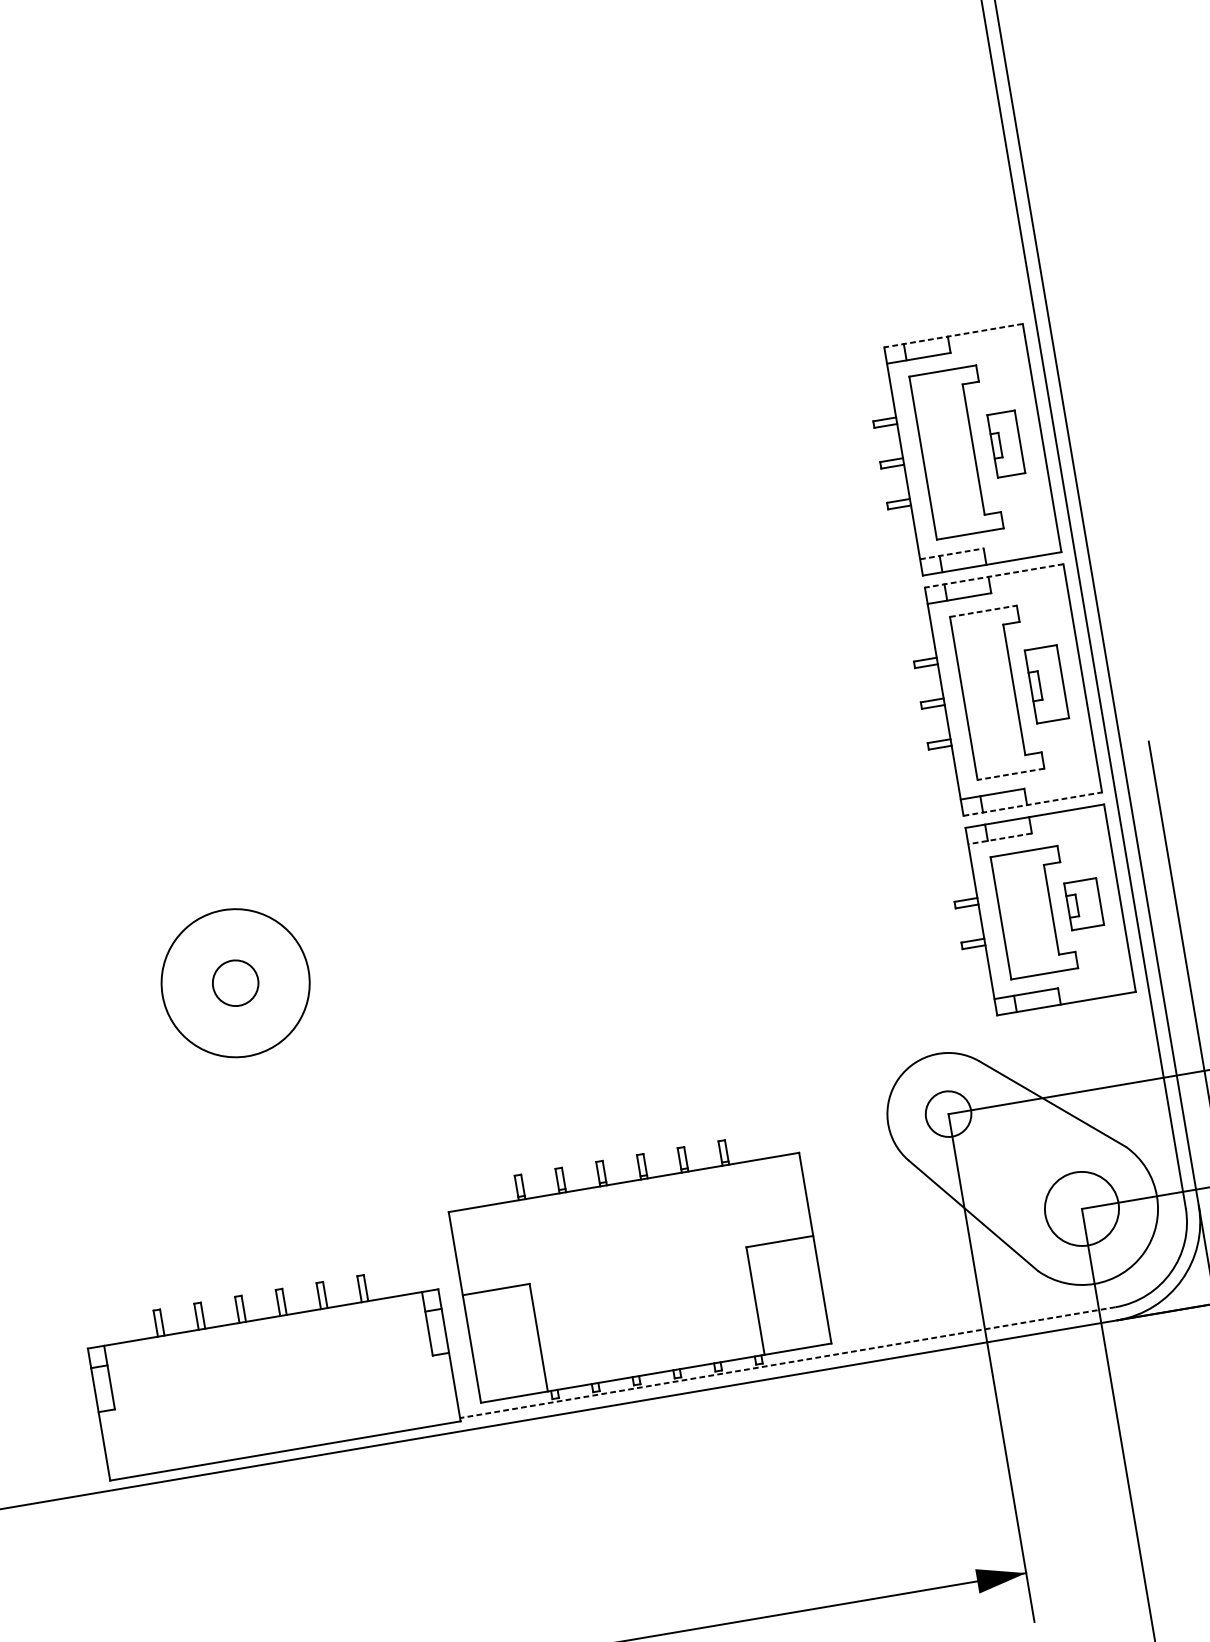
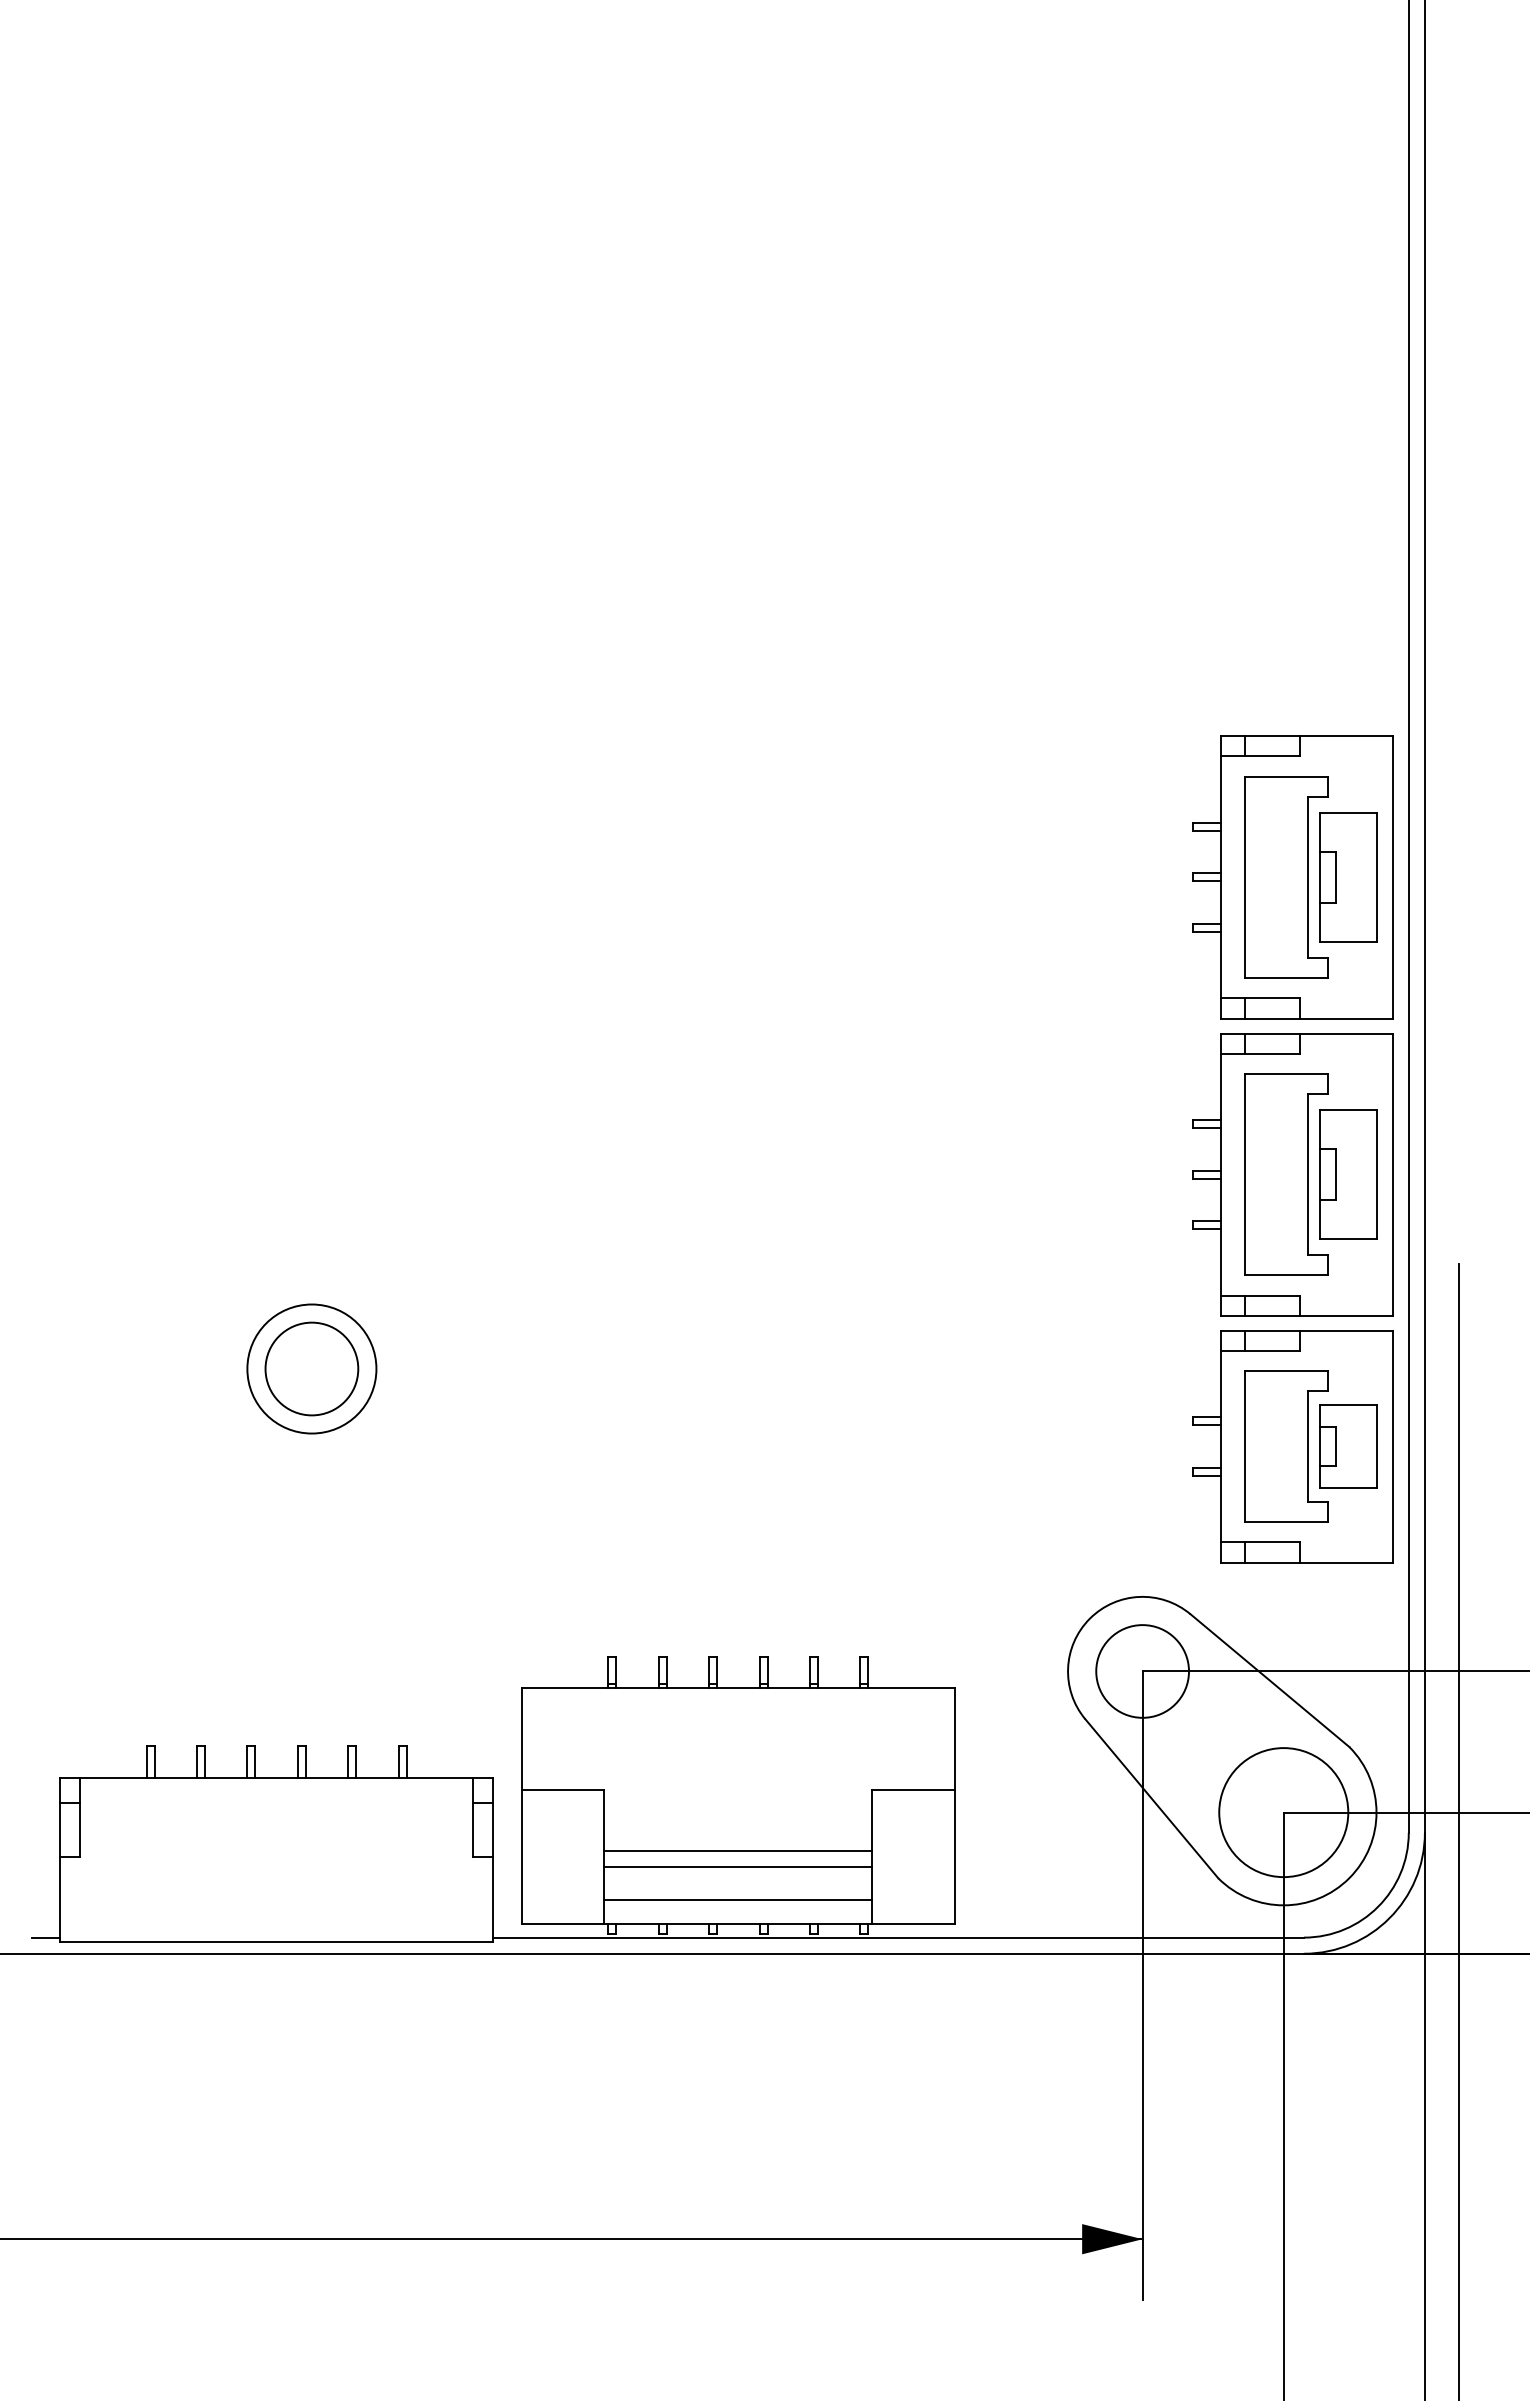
line: (953, 335) -> (1306, 736), dashed -> solid
part: (1006, 444) -> (1348, 877), size x1.67
line: (952, 553) -> (1261, 998), dashed -> solid
line: (993, 575) -> (1306, 1033), dashed -> solid
line: (983, 610) -> (1287, 1073), dashed -> solid
part: (1047, 684) -> (1348, 1174), size x1.43
line: (1010, 774) -> (1286, 1275), dashed -> solid
line: (1032, 803) -> (1306, 1315), dashed -> solid
line: (999, 838) -> (1260, 1350), dashed -> solid
part: (1084, 904) -> (1348, 1446), size x1.43
circle: (235, 982) -> (311, 1368), size x0.71
circle: (235, 982) -> (311, 1368), size x1.67
circle: (948, 1114) -> (1142, 1671), size x1.67
circle: (1081, 1208) -> (1283, 1812), size x1.43
line: (646, 1314) -> (738, 1850), added
line: (648, 1327) -> (738, 1867), added
line: (653, 1353) -> (738, 1899), added
line: (787, 1362) -> (898, 1937), dashed -> solid
line: (98, 1479) -> (45, 1937), added

